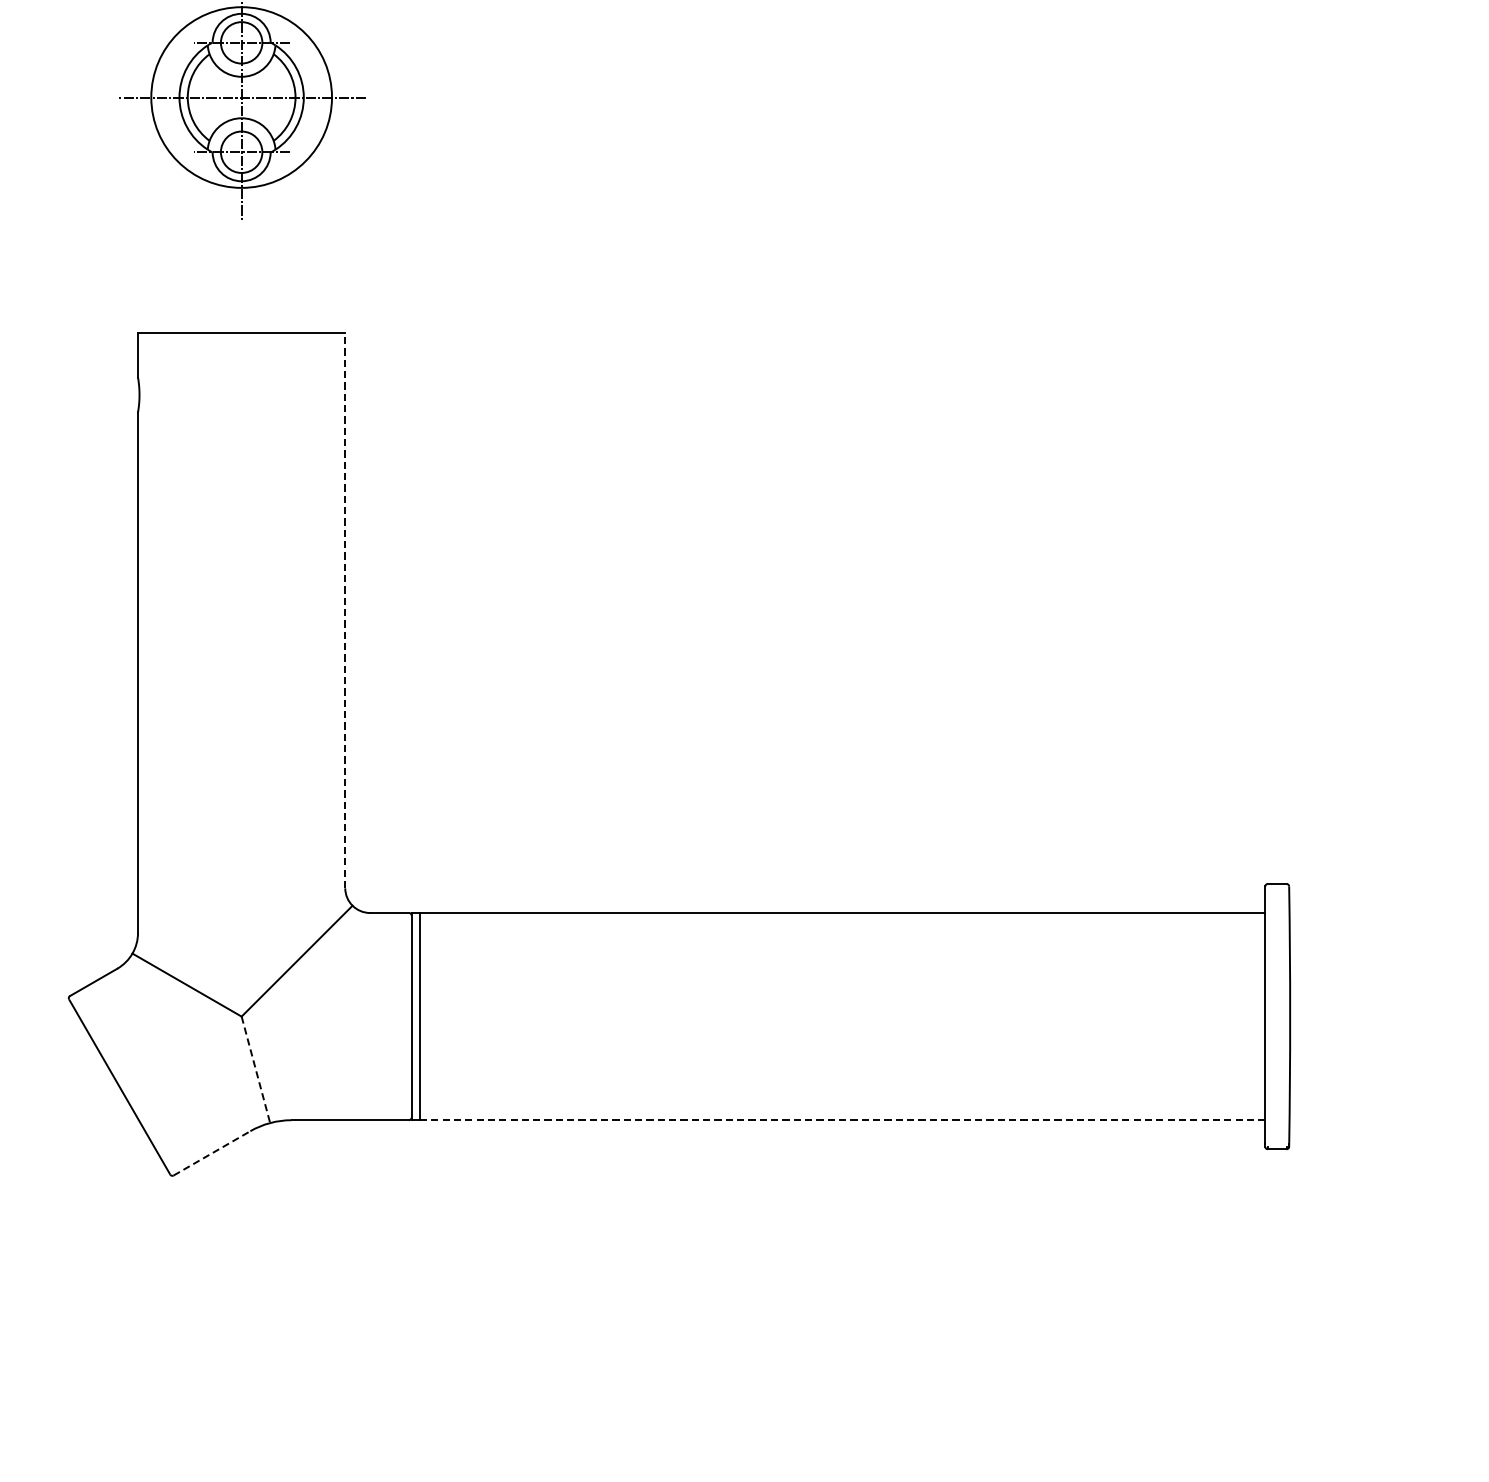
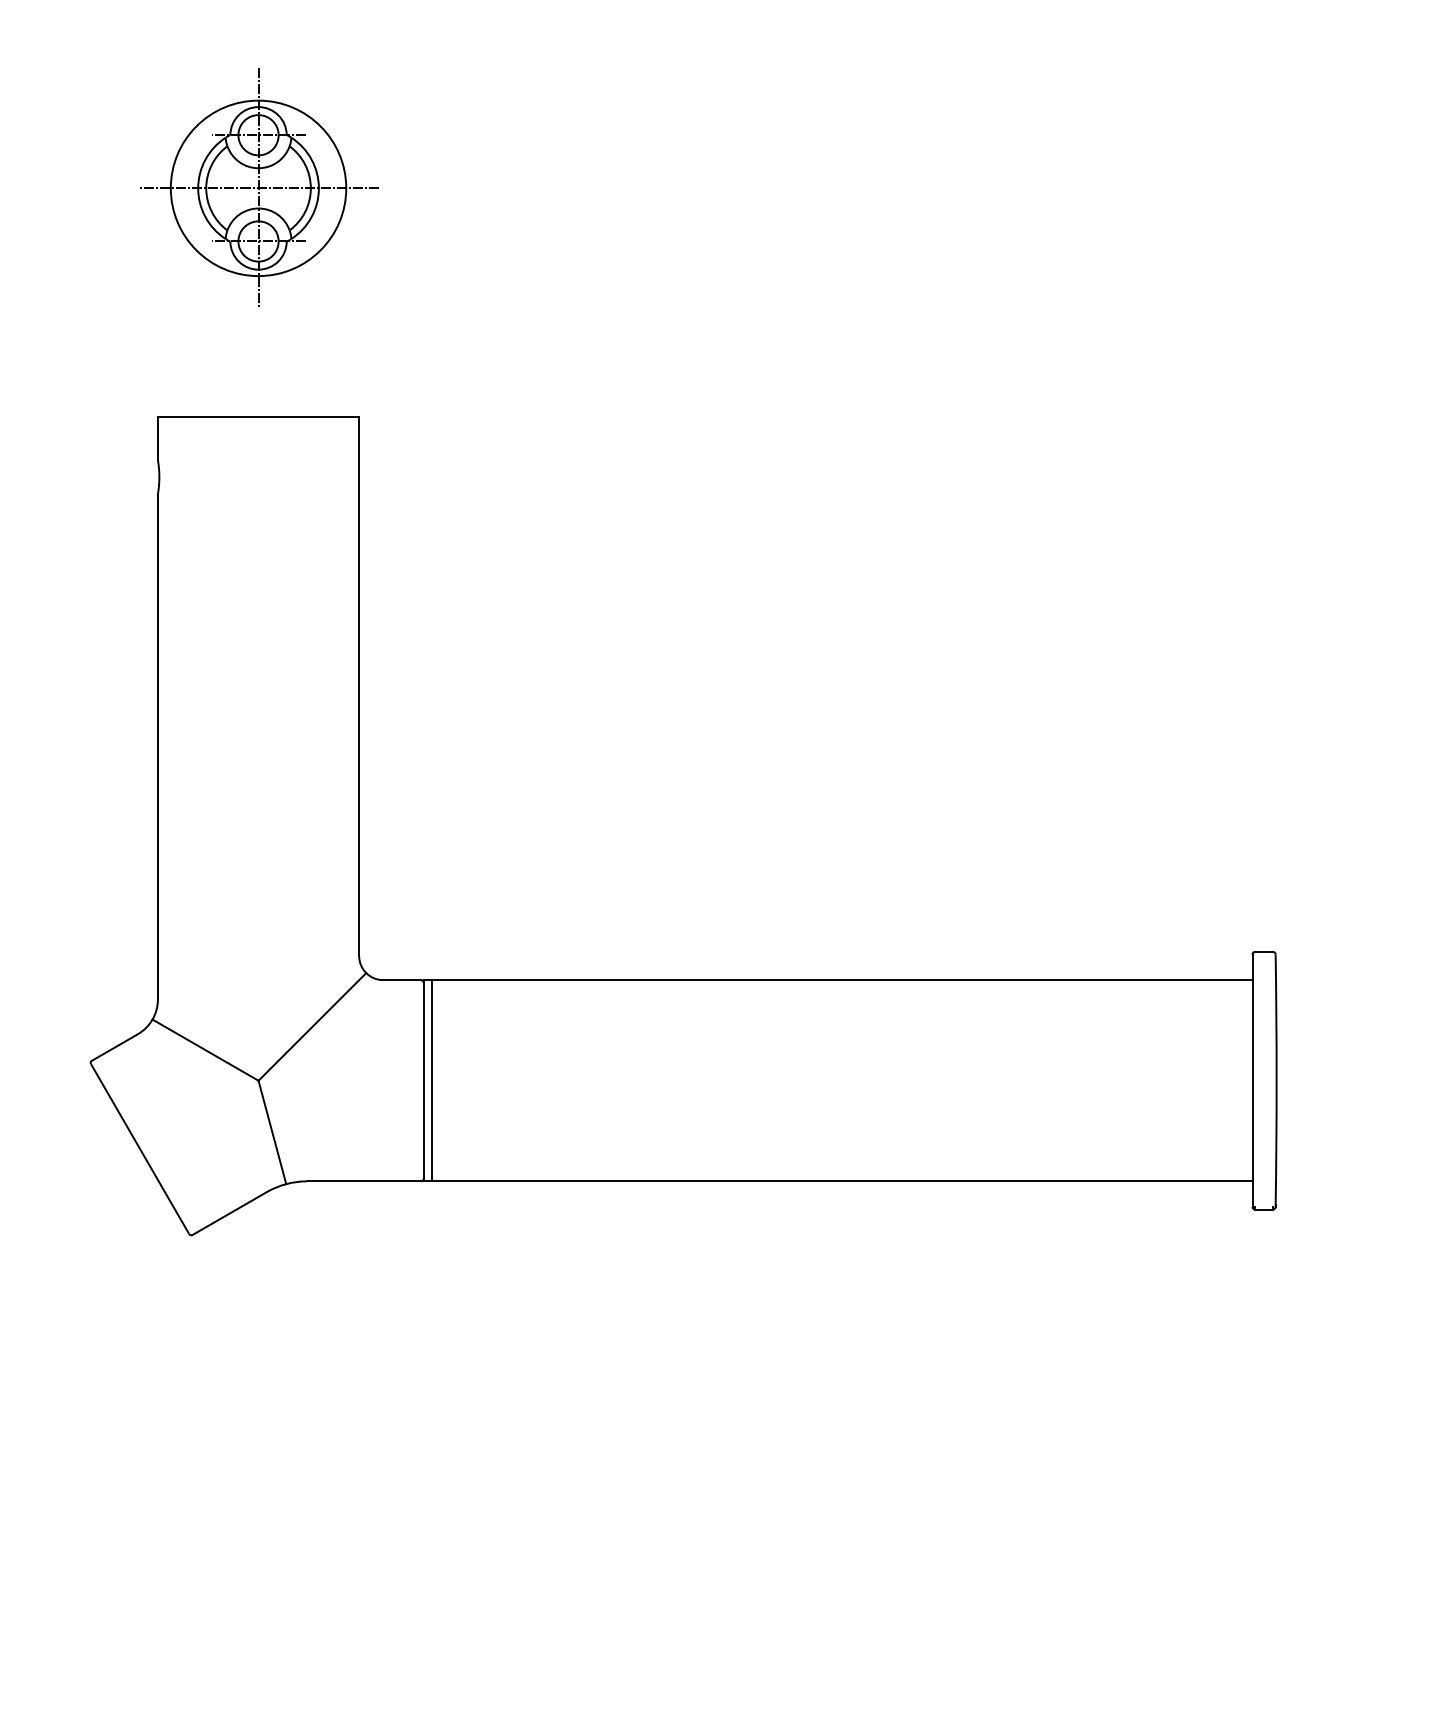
line: (345, 610) -> (359, 686), dashed -> solid
line: (256, 1069) -> (272, 1132), dashed -> solid
line: (843, 1120) -> (842, 1181), dashed -> solid
line: (211, 1153) -> (229, 1213), dashed -> solid

